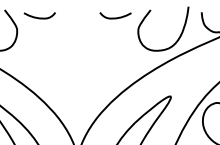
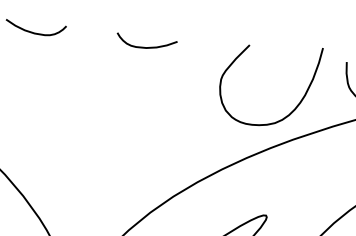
curve: (115, 17) -> (145, 46), moved

